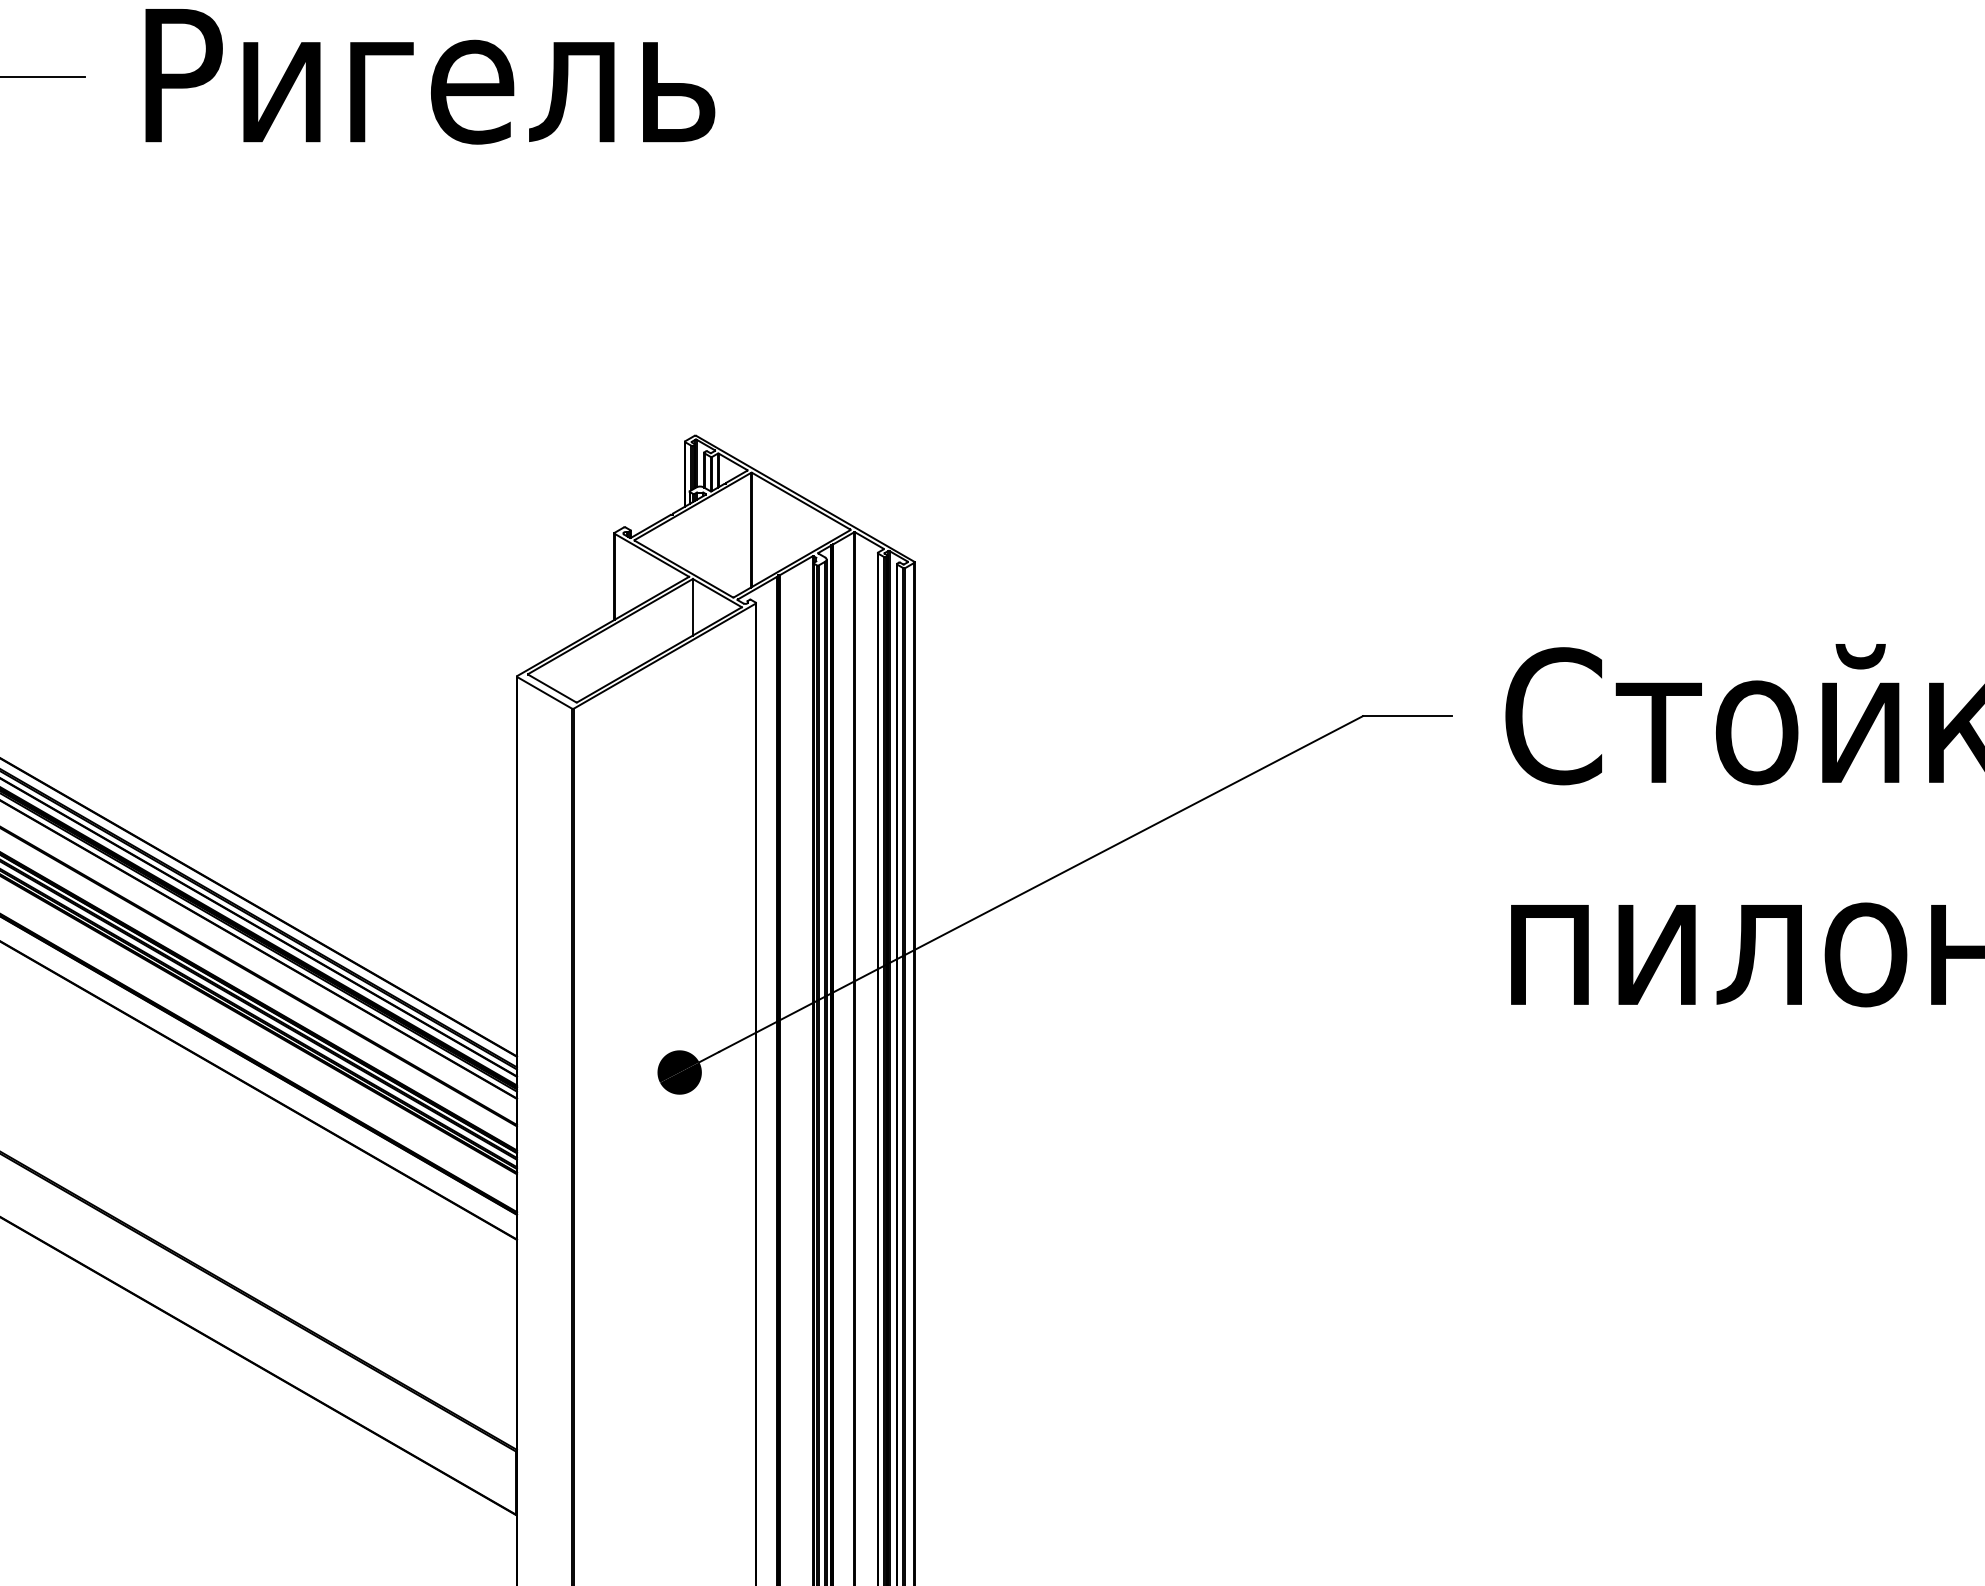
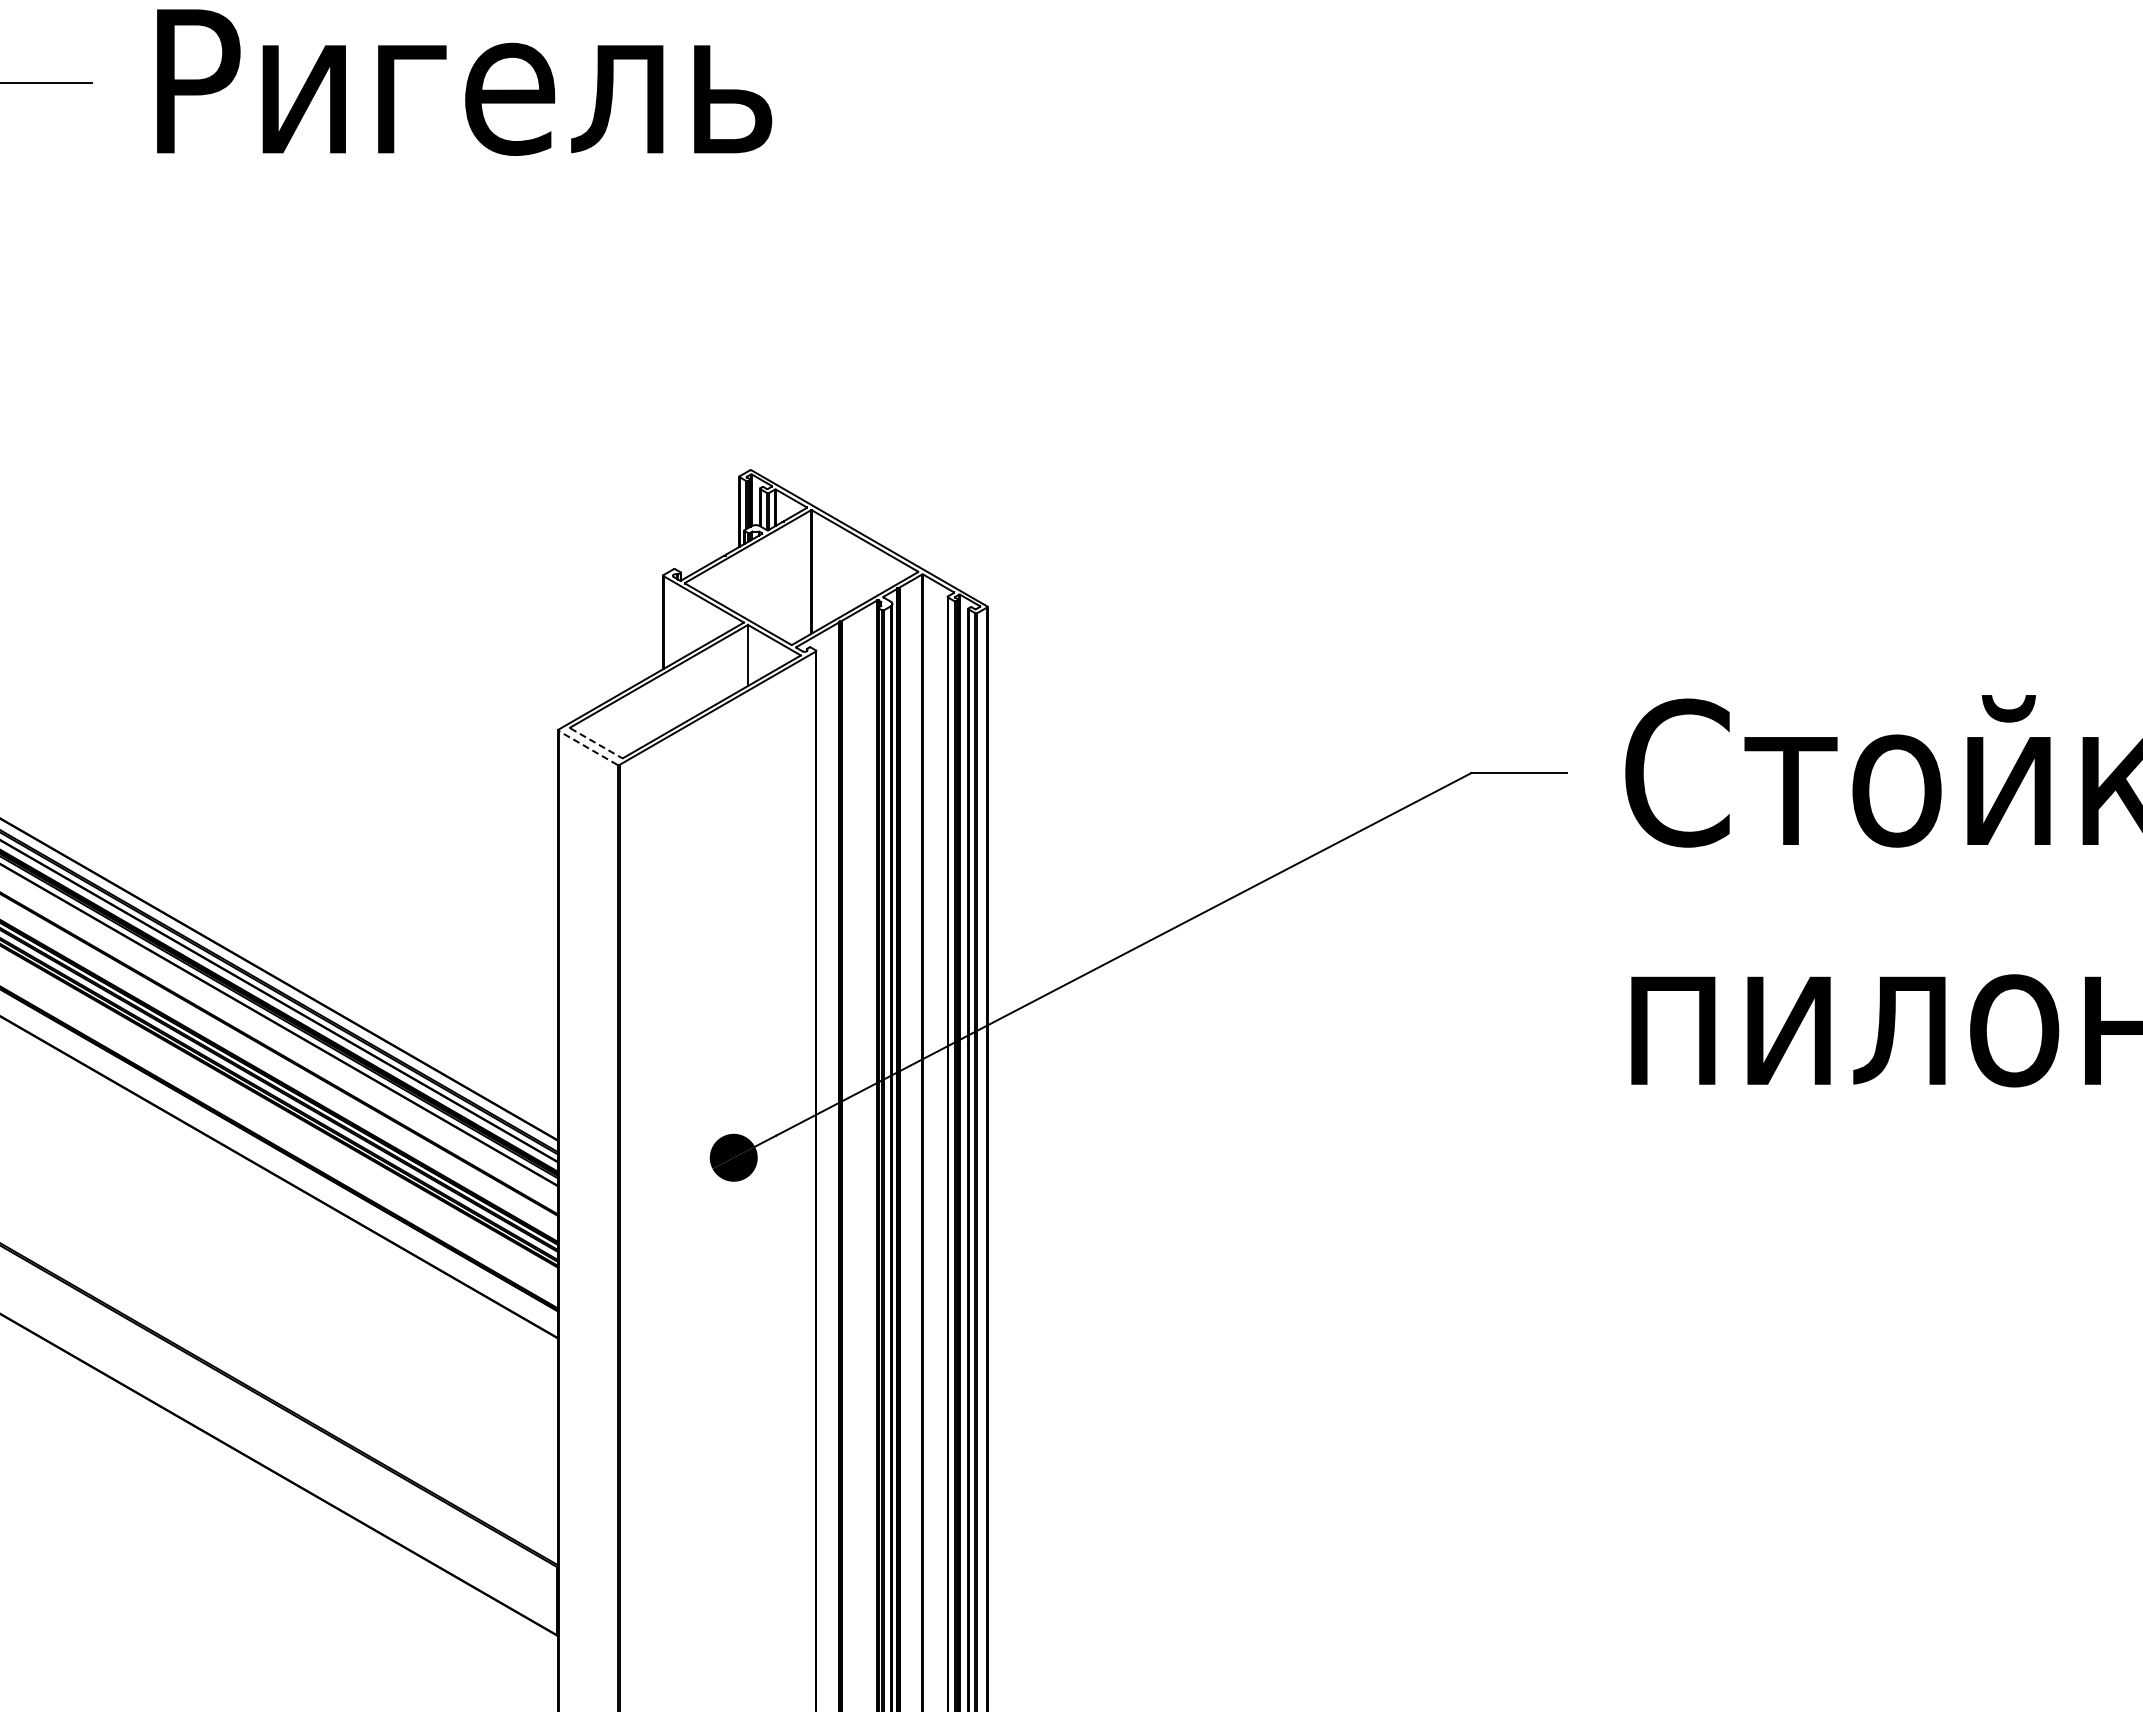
line: (552, 688) -> (596, 743), solid -> dashed
line: (544, 692) -> (587, 747), solid -> dashed

